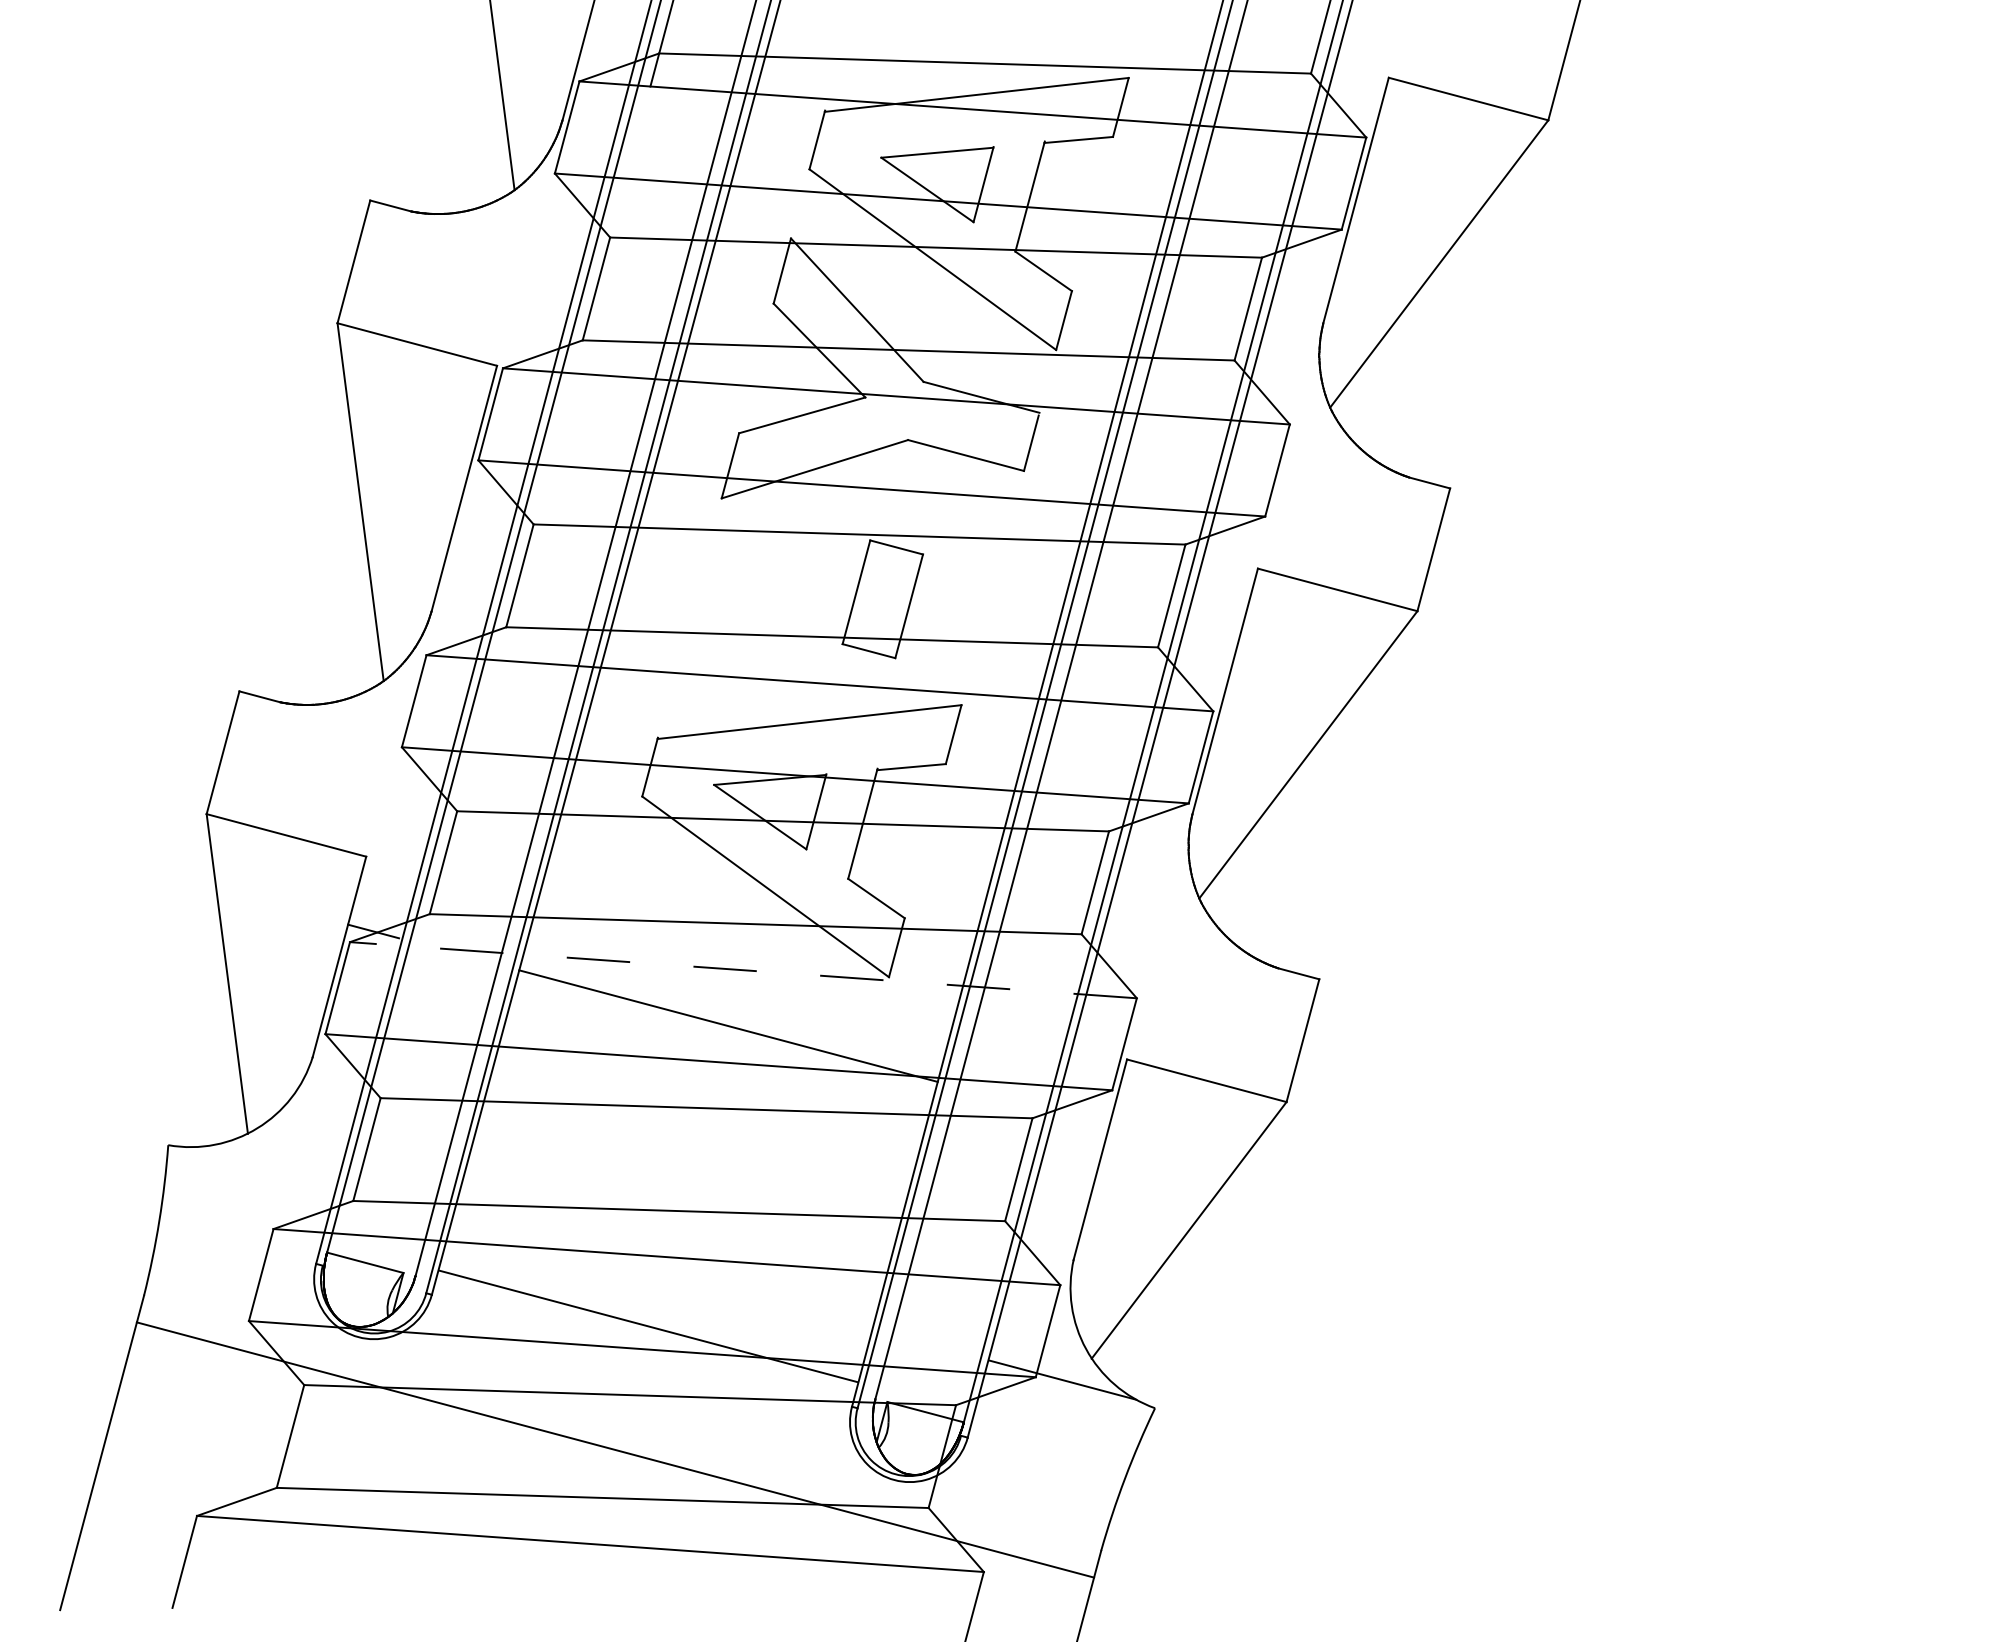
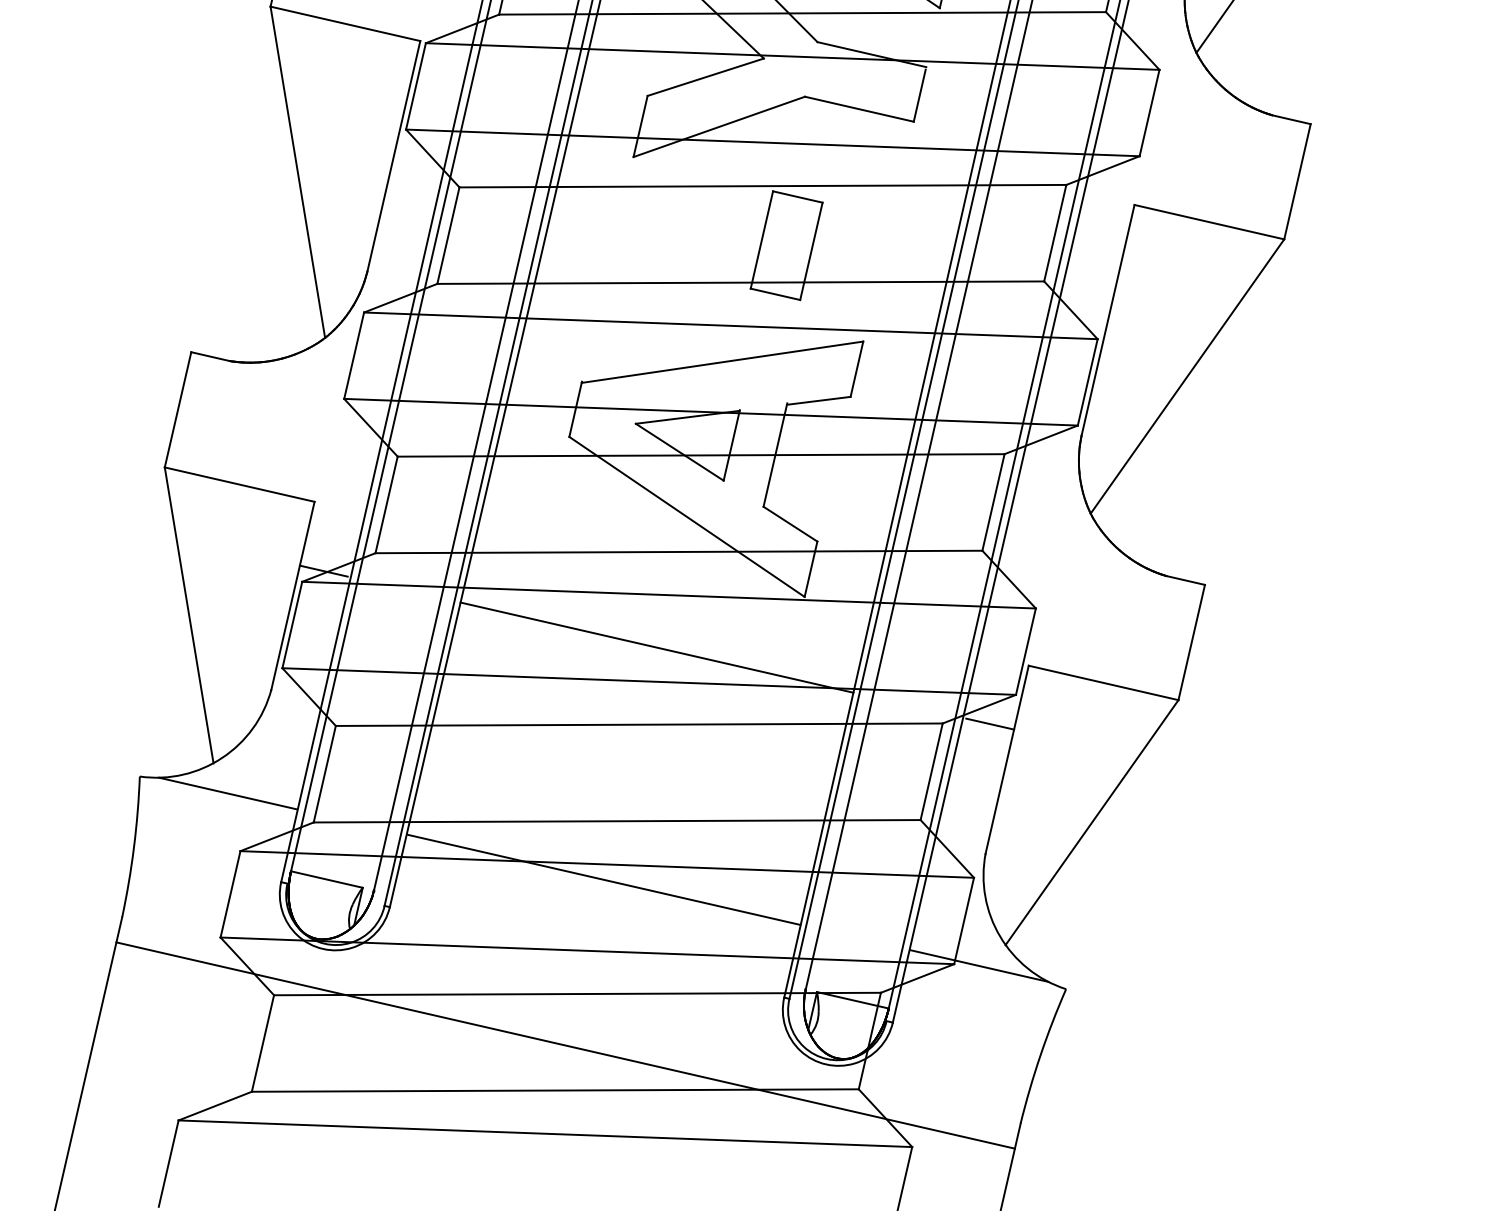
line: (742, 970) -> (668, 595), dashed -> solid
line: (1082, 1120) -> (989, 723), added
line: (262, 1166) -> (228, 793), added
line: (648, 1326) -> (603, 879), moved

